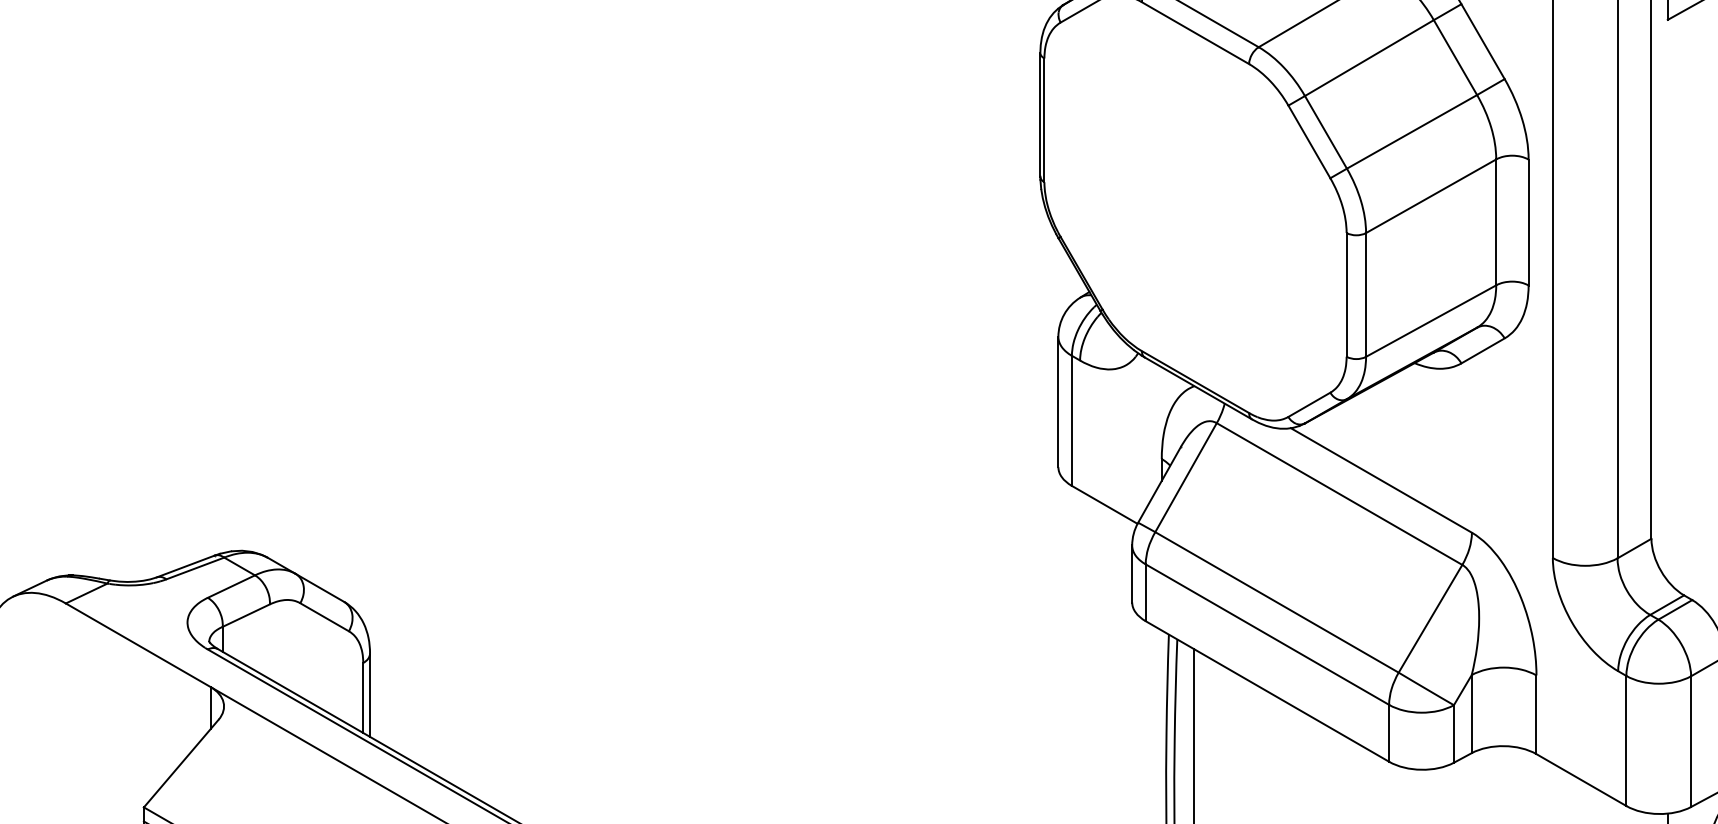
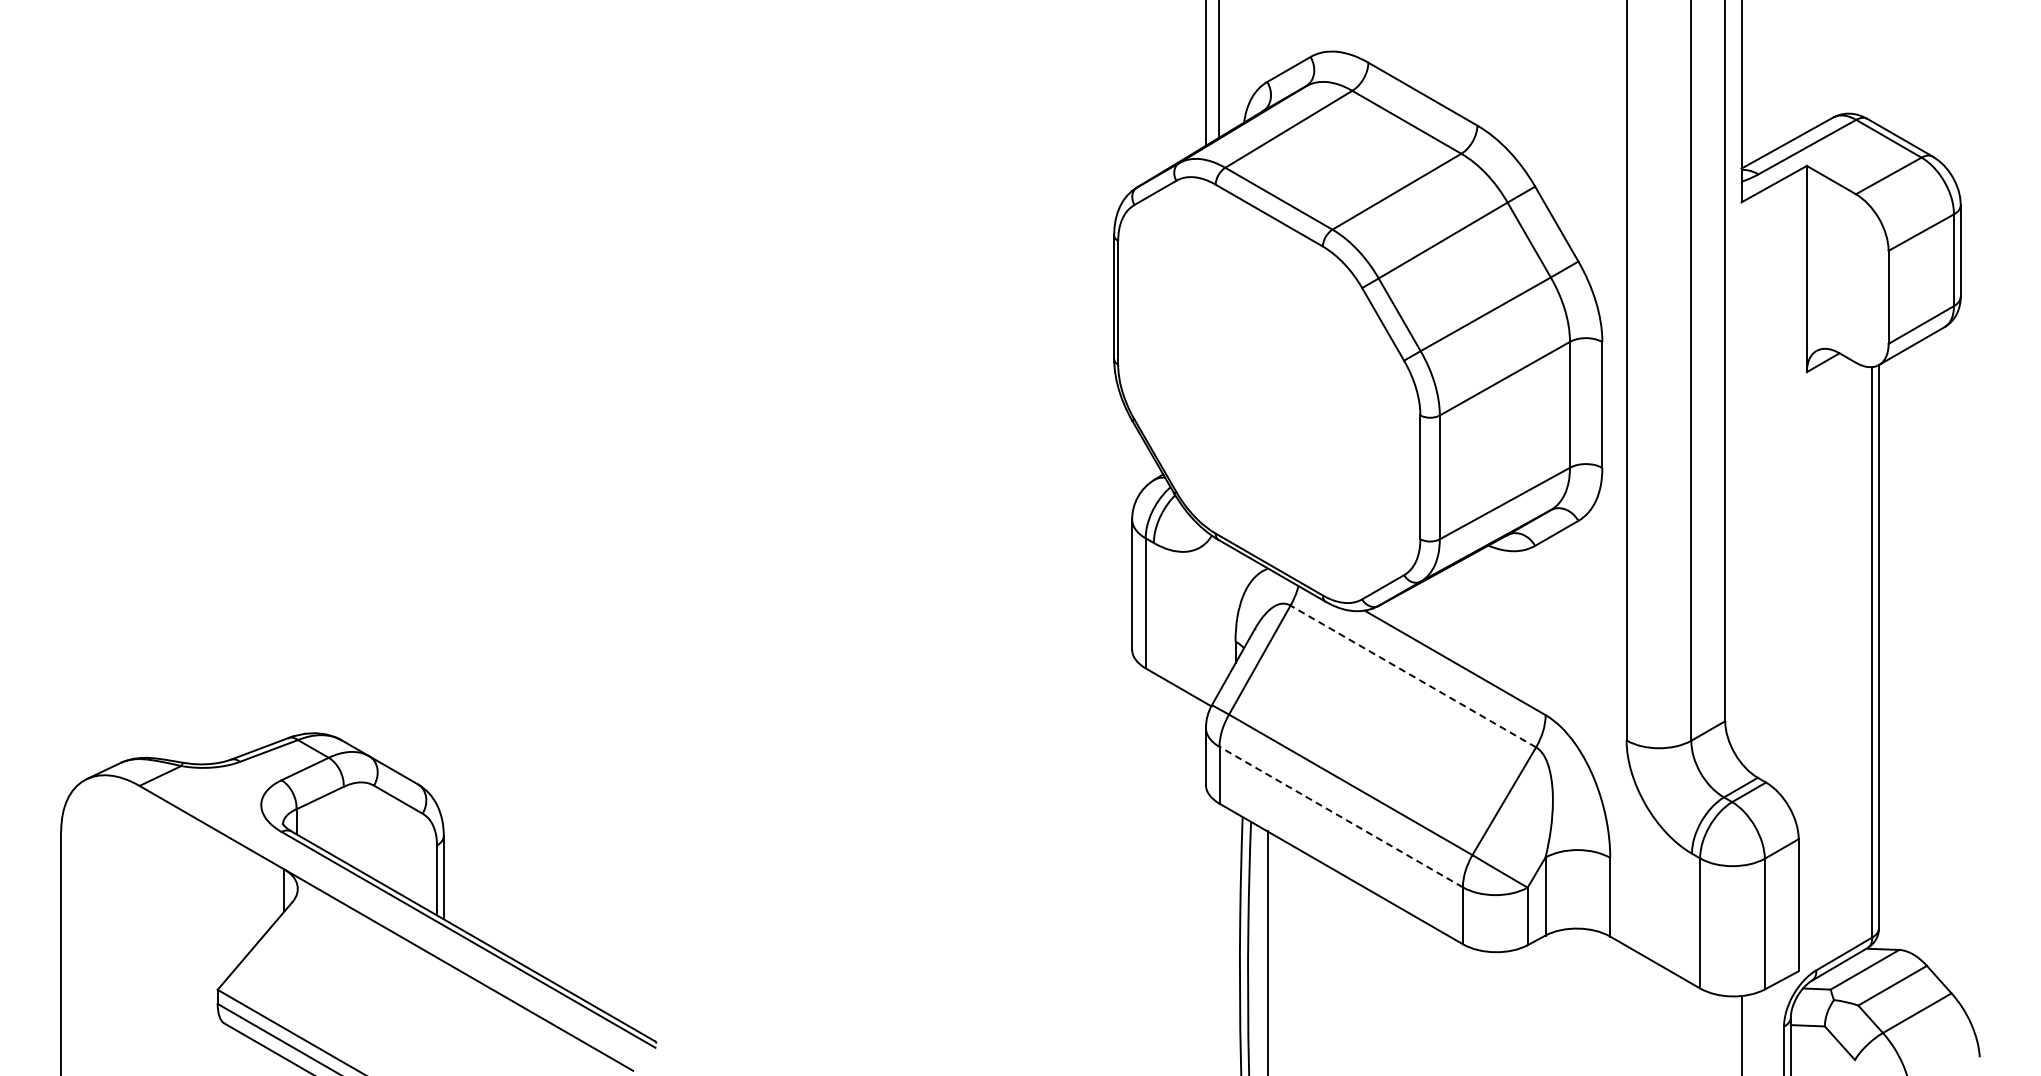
line: (1339, 494) -> (1413, 676), solid -> dashed
line: (1267, 635) -> (1341, 817), solid -> dashed

